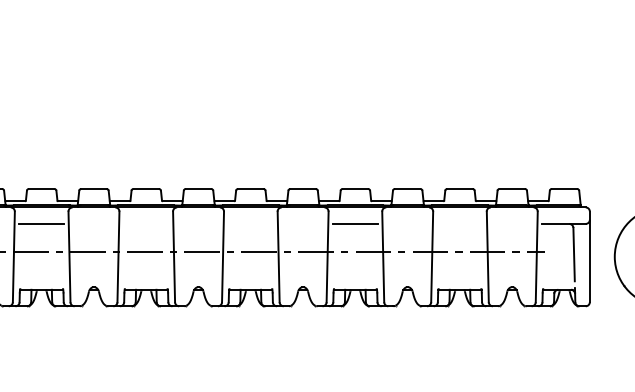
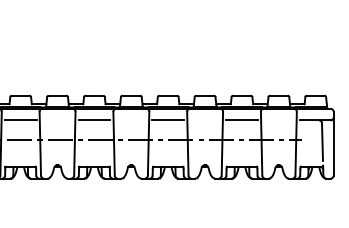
line: (145, 223) -> (20, 120), added
line: (250, 223) -> (94, 120), added
line: (459, 223) -> (241, 120), added

